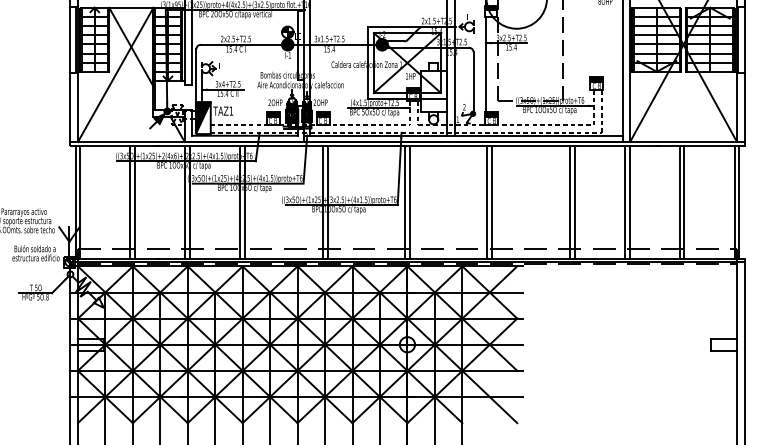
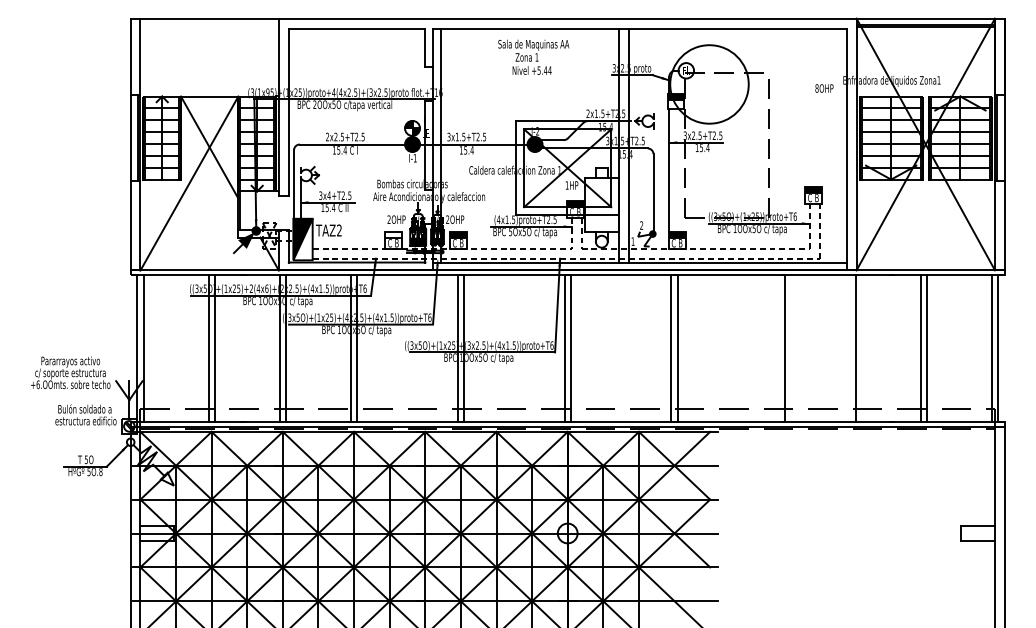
text: (231, 111) -> (339, 230), TAZ1 -> TAZ2
fill: (273, 114) -> (393, 234), removed
line: (569, 202) -> (778, 348), removed
line: (624, 202) -> (849, 348), removed

